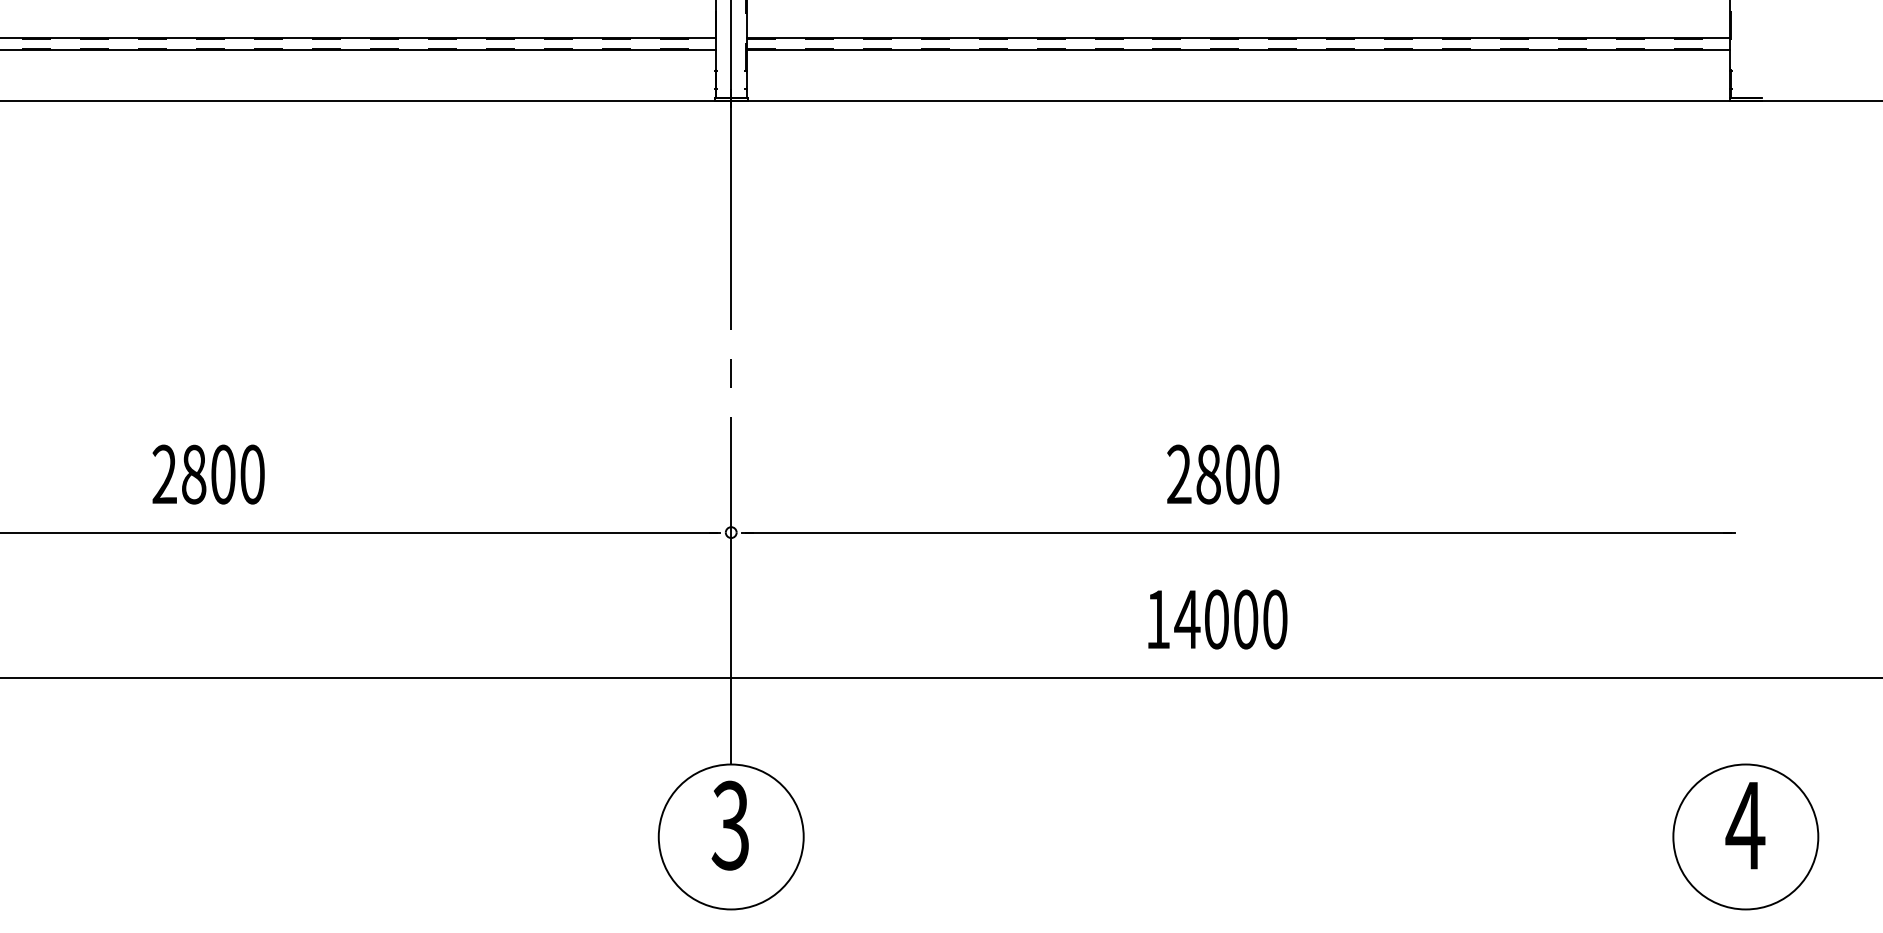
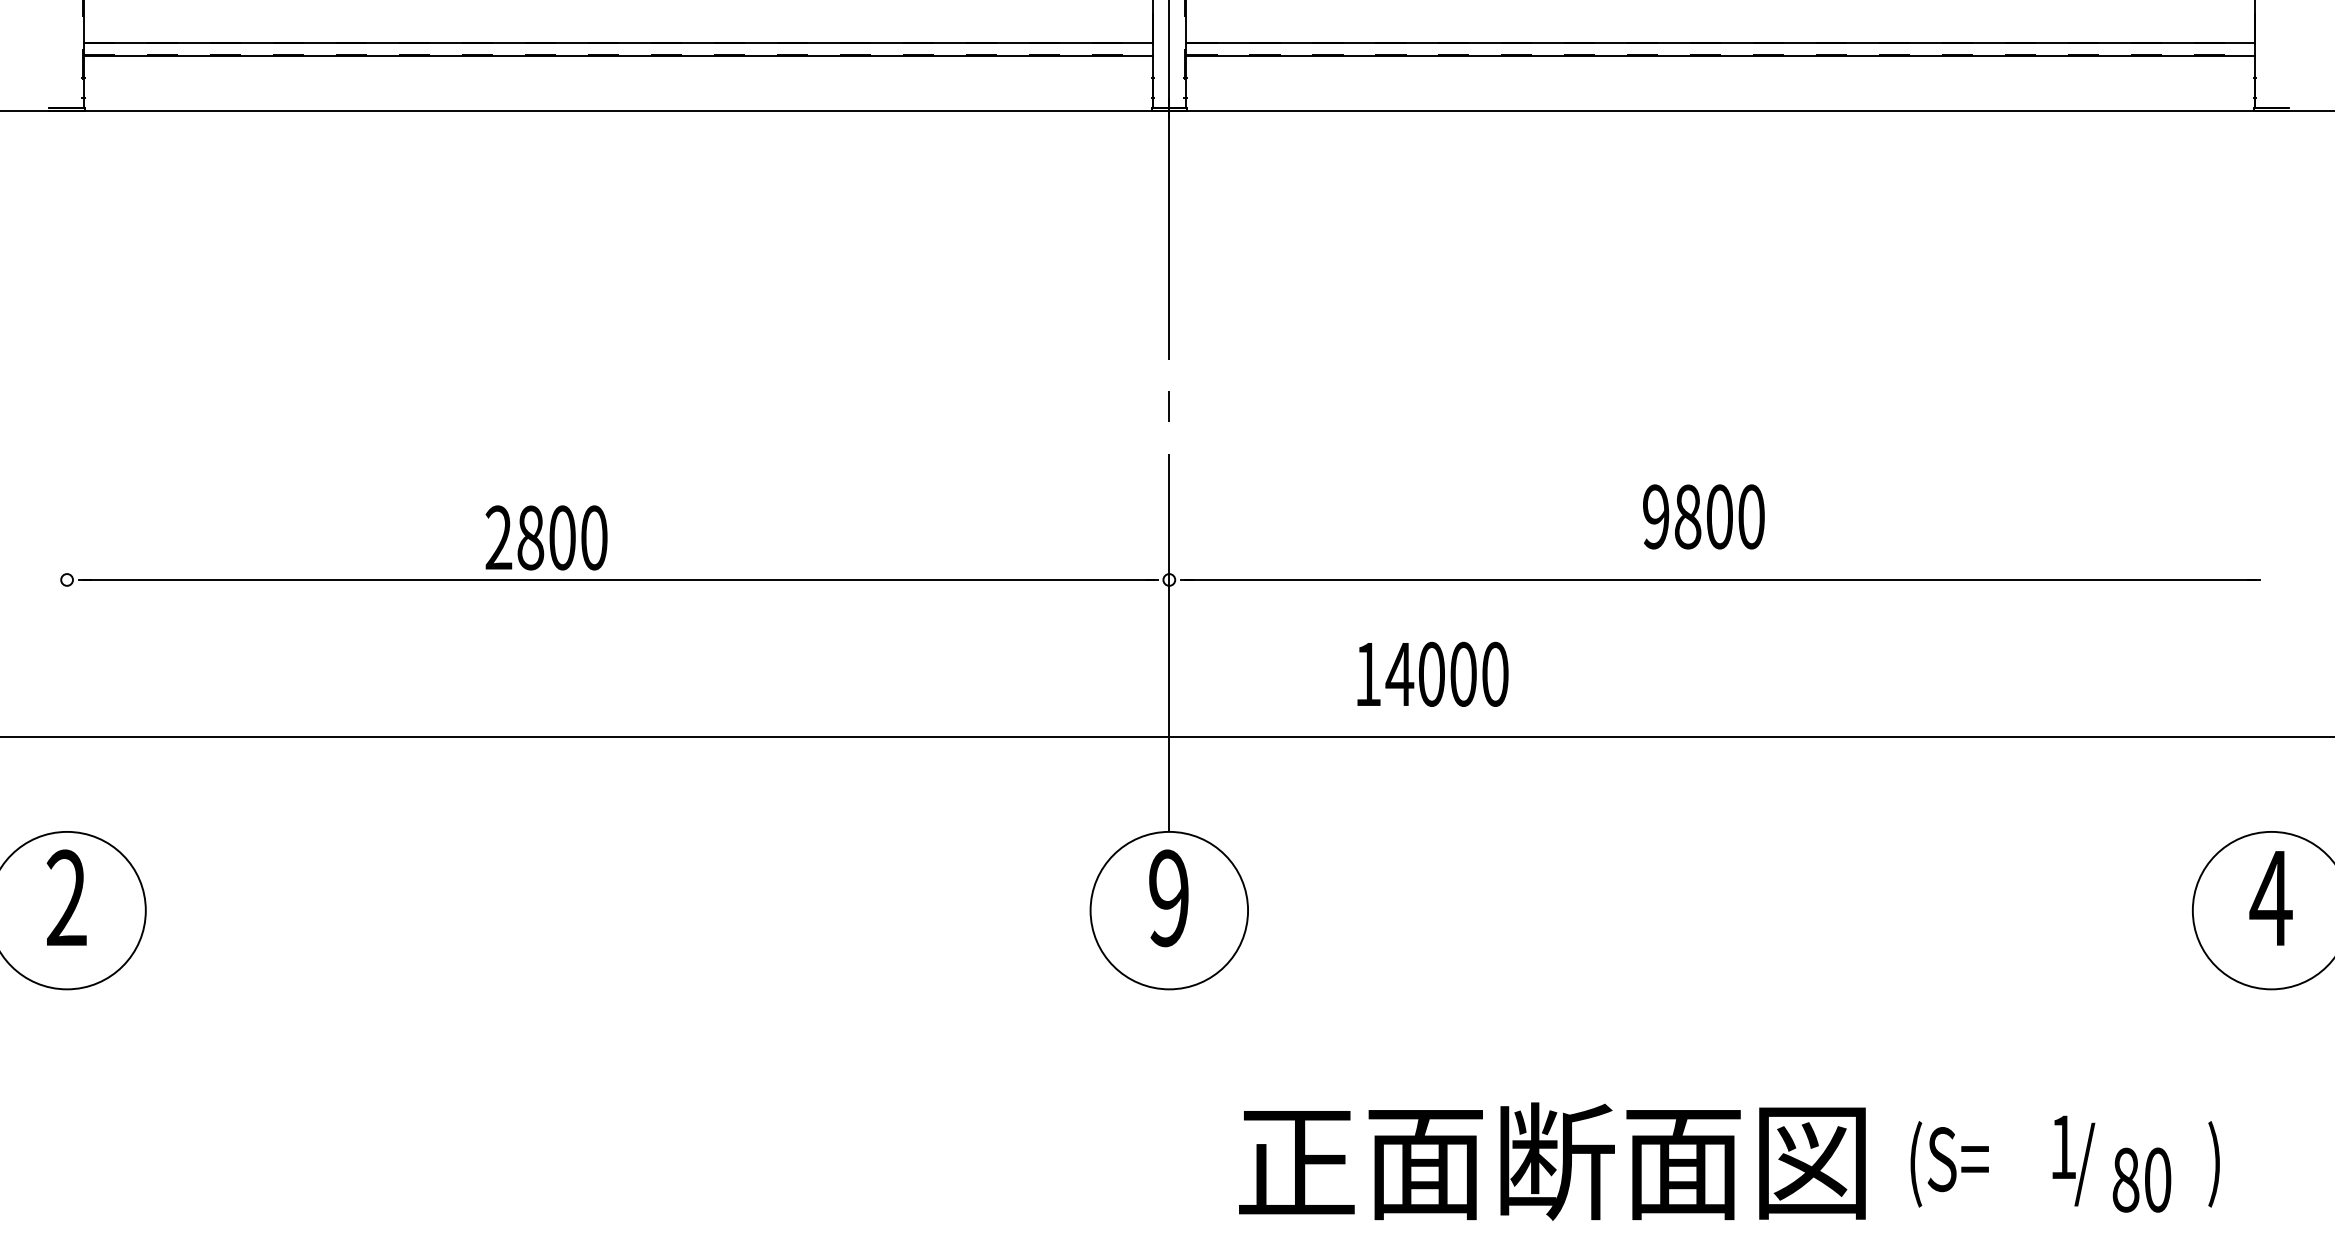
text: (208, 474) -> (546, 537), moved
text: (1179, 474) -> (1656, 516), 2800 -> 9800
text: (1217, 618) -> (1432, 673), moved
text: (730, 825) -> (1168, 898), 3 -> 9

